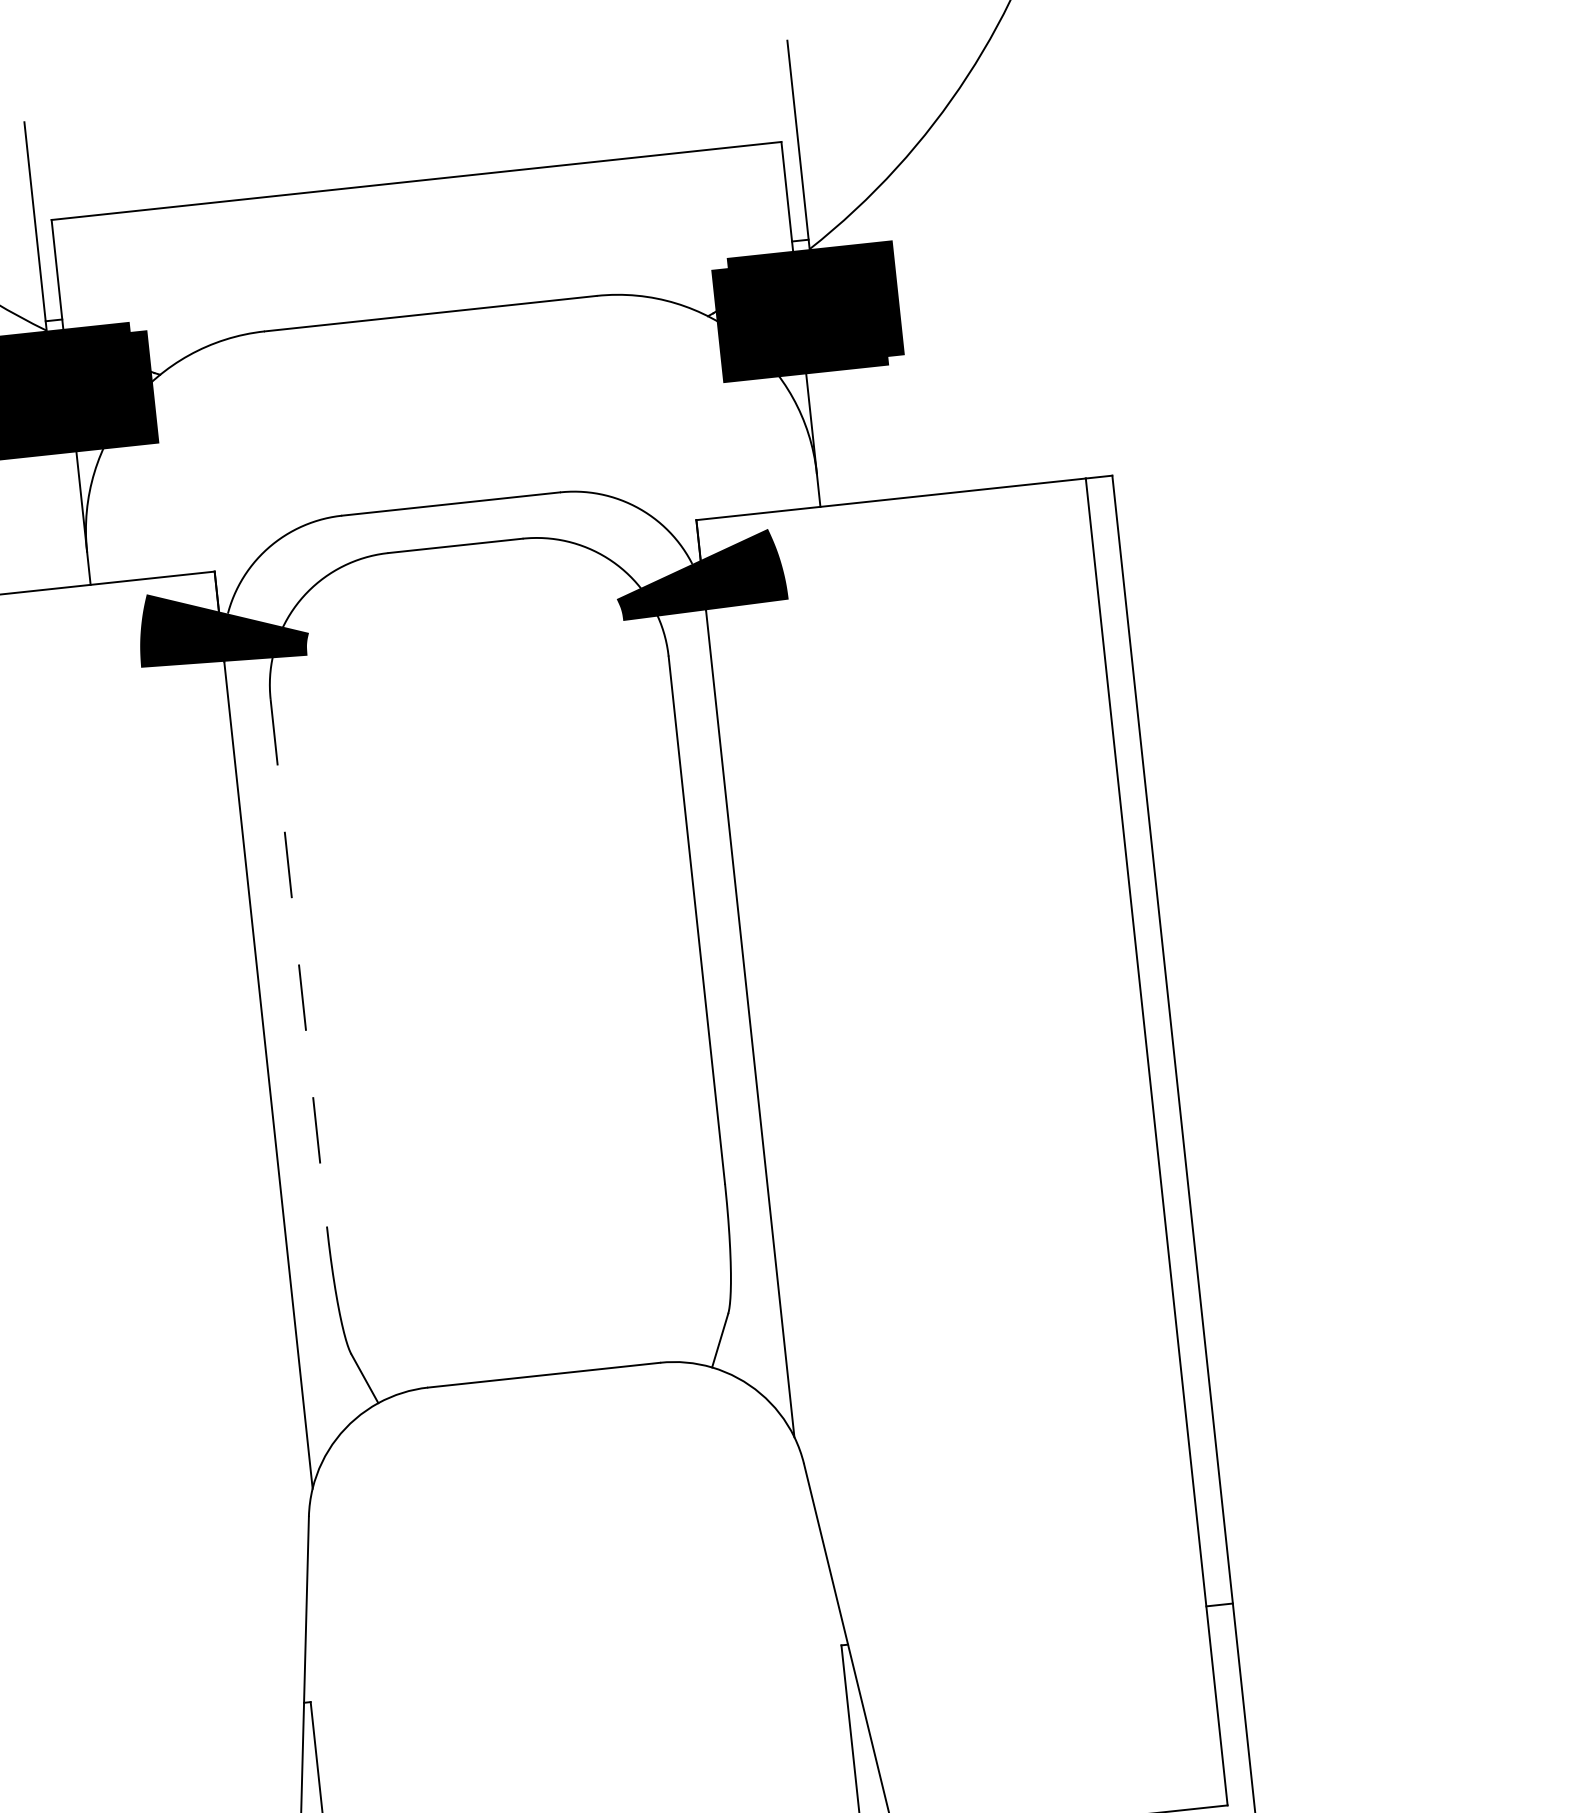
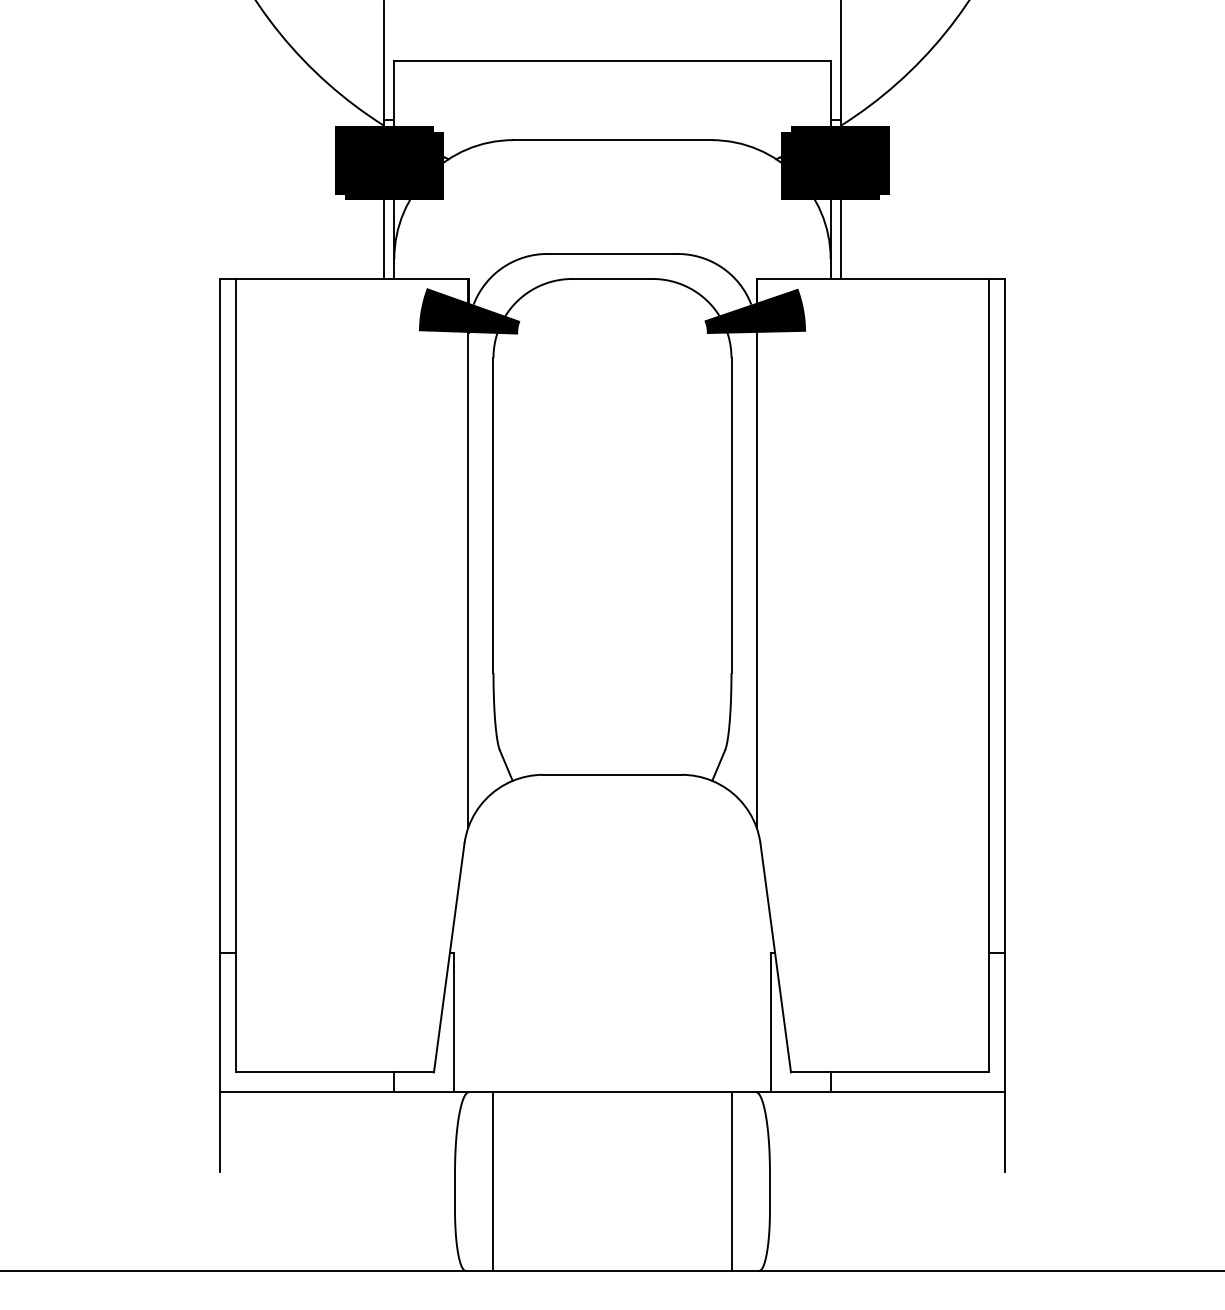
line: (829, 434) -> (840, 236), added
line: (66, 515) -> (384, 236), added
line: (298, 962) -> (493, 515), dashed -> solid

